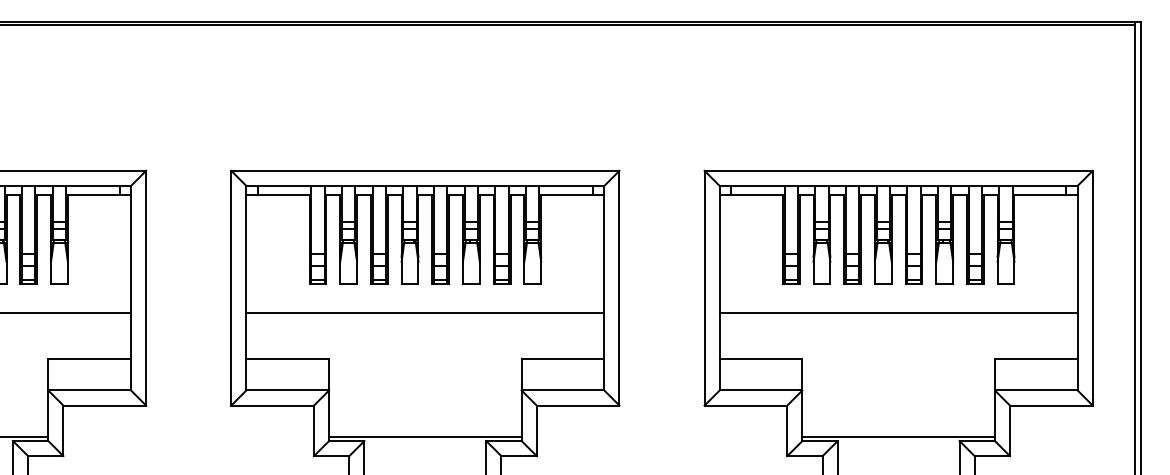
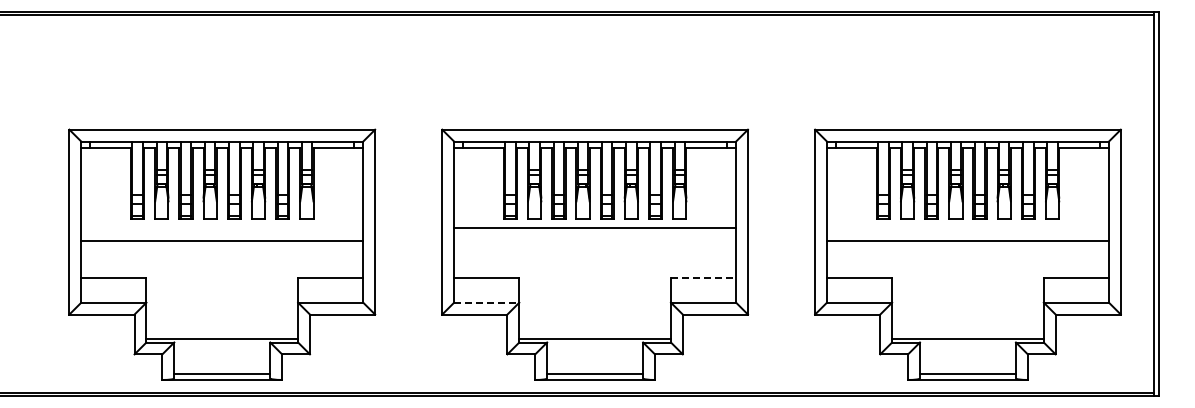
line: (425, 312) -> (595, 228), moved
line: (562, 359) -> (703, 278), solid -> dashed
line: (287, 390) -> (486, 302), solid -> dashed

